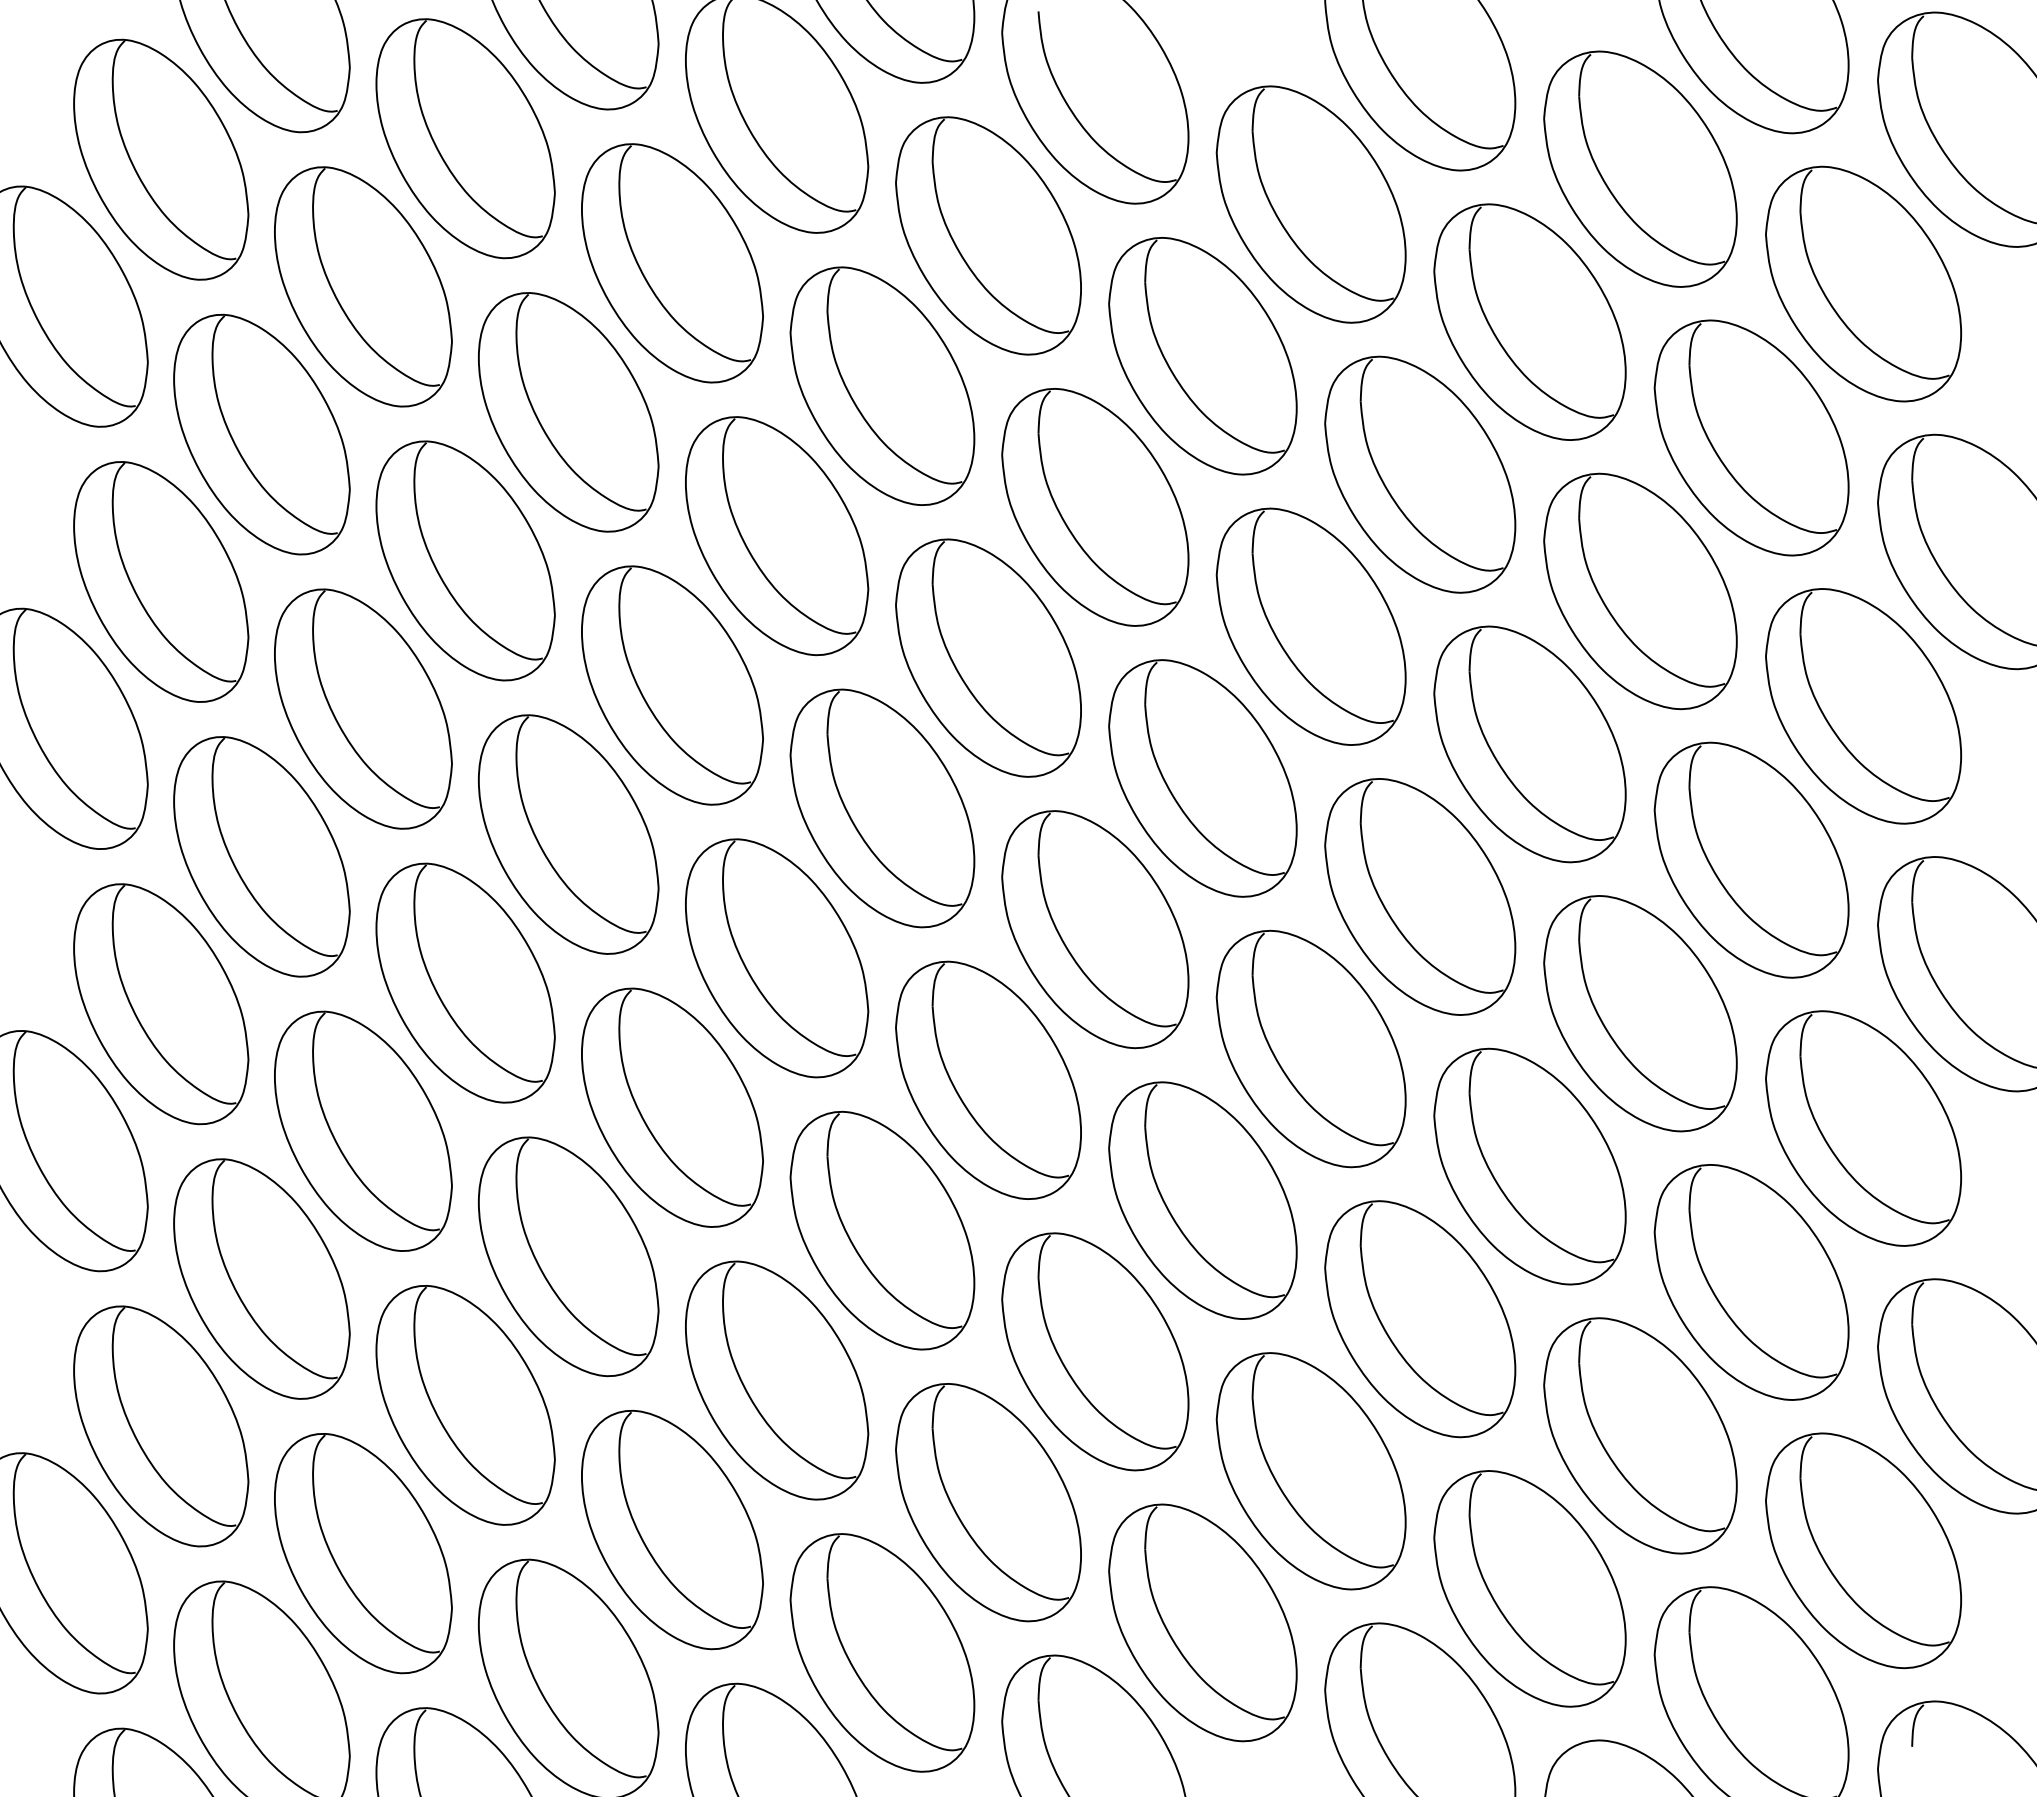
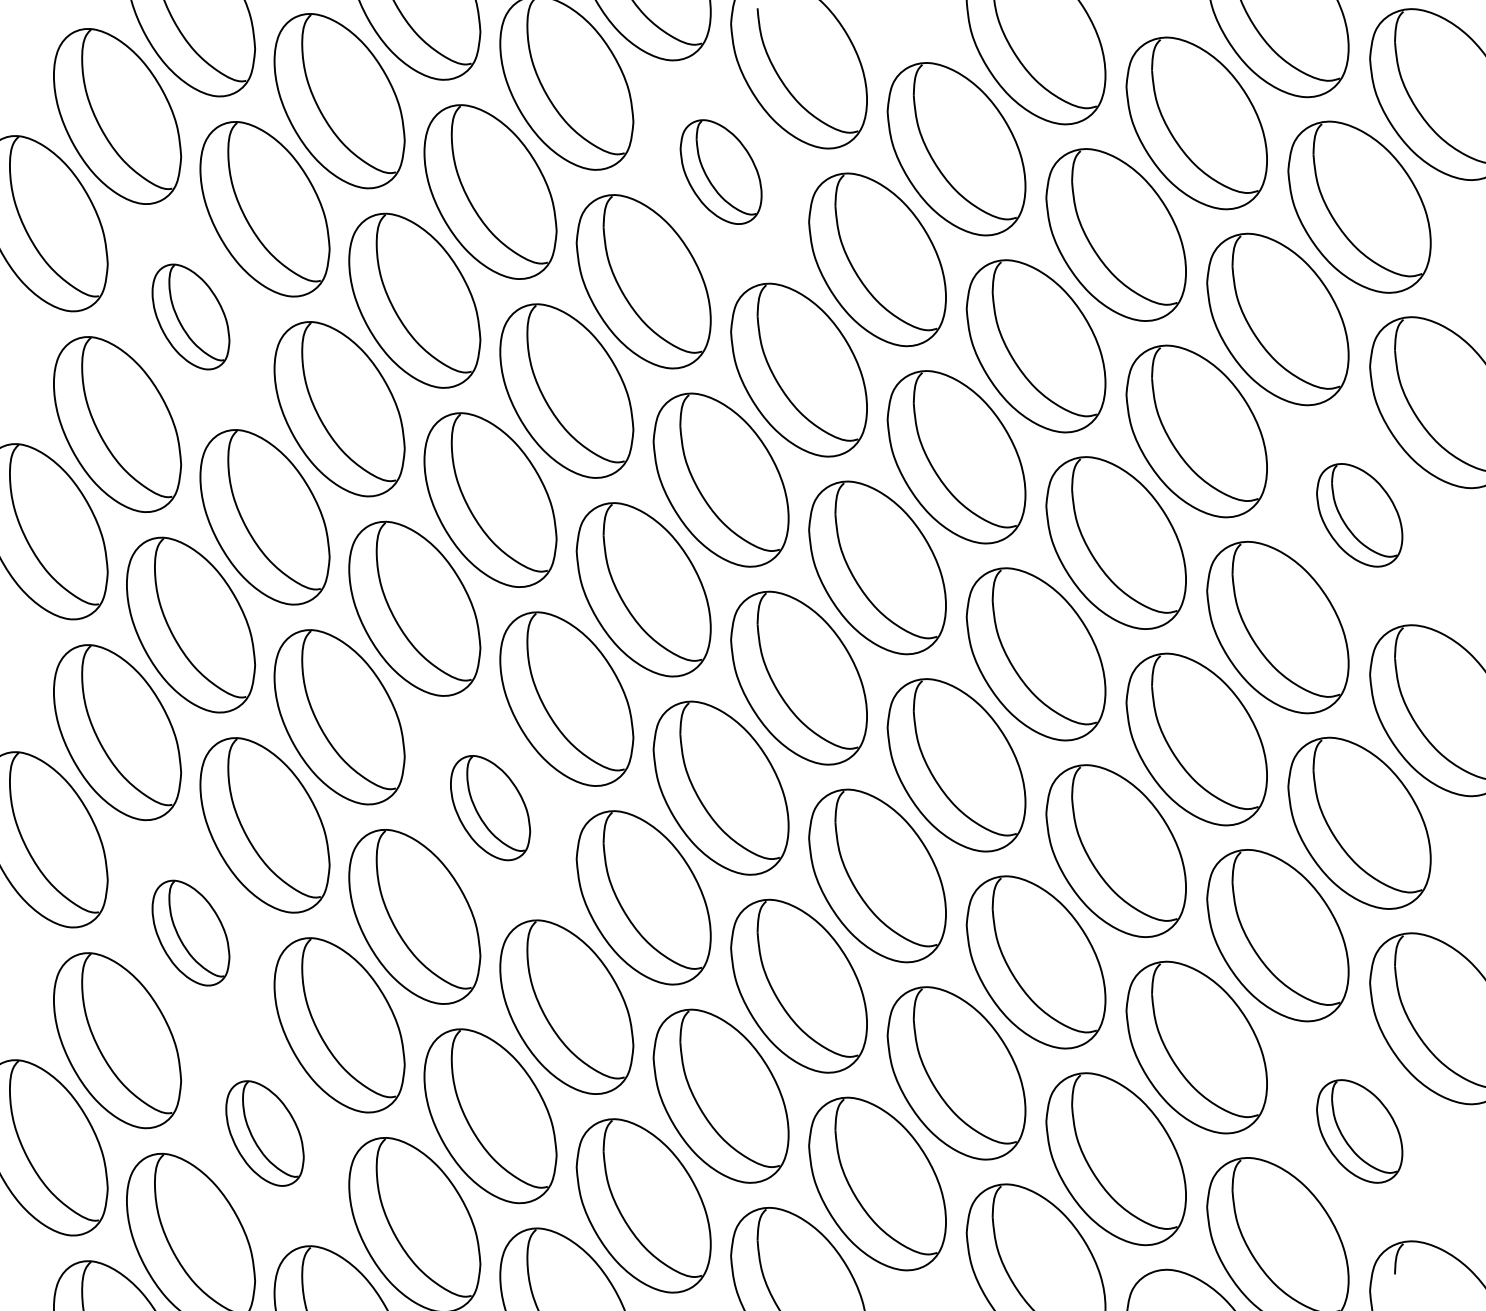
part: (988, 235) -> (721, 171), size x0.6
part: (261, 434) -> (190, 316), size x0.6
part: (1863, 706) -> (1359, 515), size x0.6
part: (672, 1107) -> (490, 807), size x0.6
part: (261, 1278) -> (190, 932), size x0.6
part: (1863, 1550) -> (1359, 1131), size x0.6
part: (363, 1553) -> (265, 1133), size x0.6

